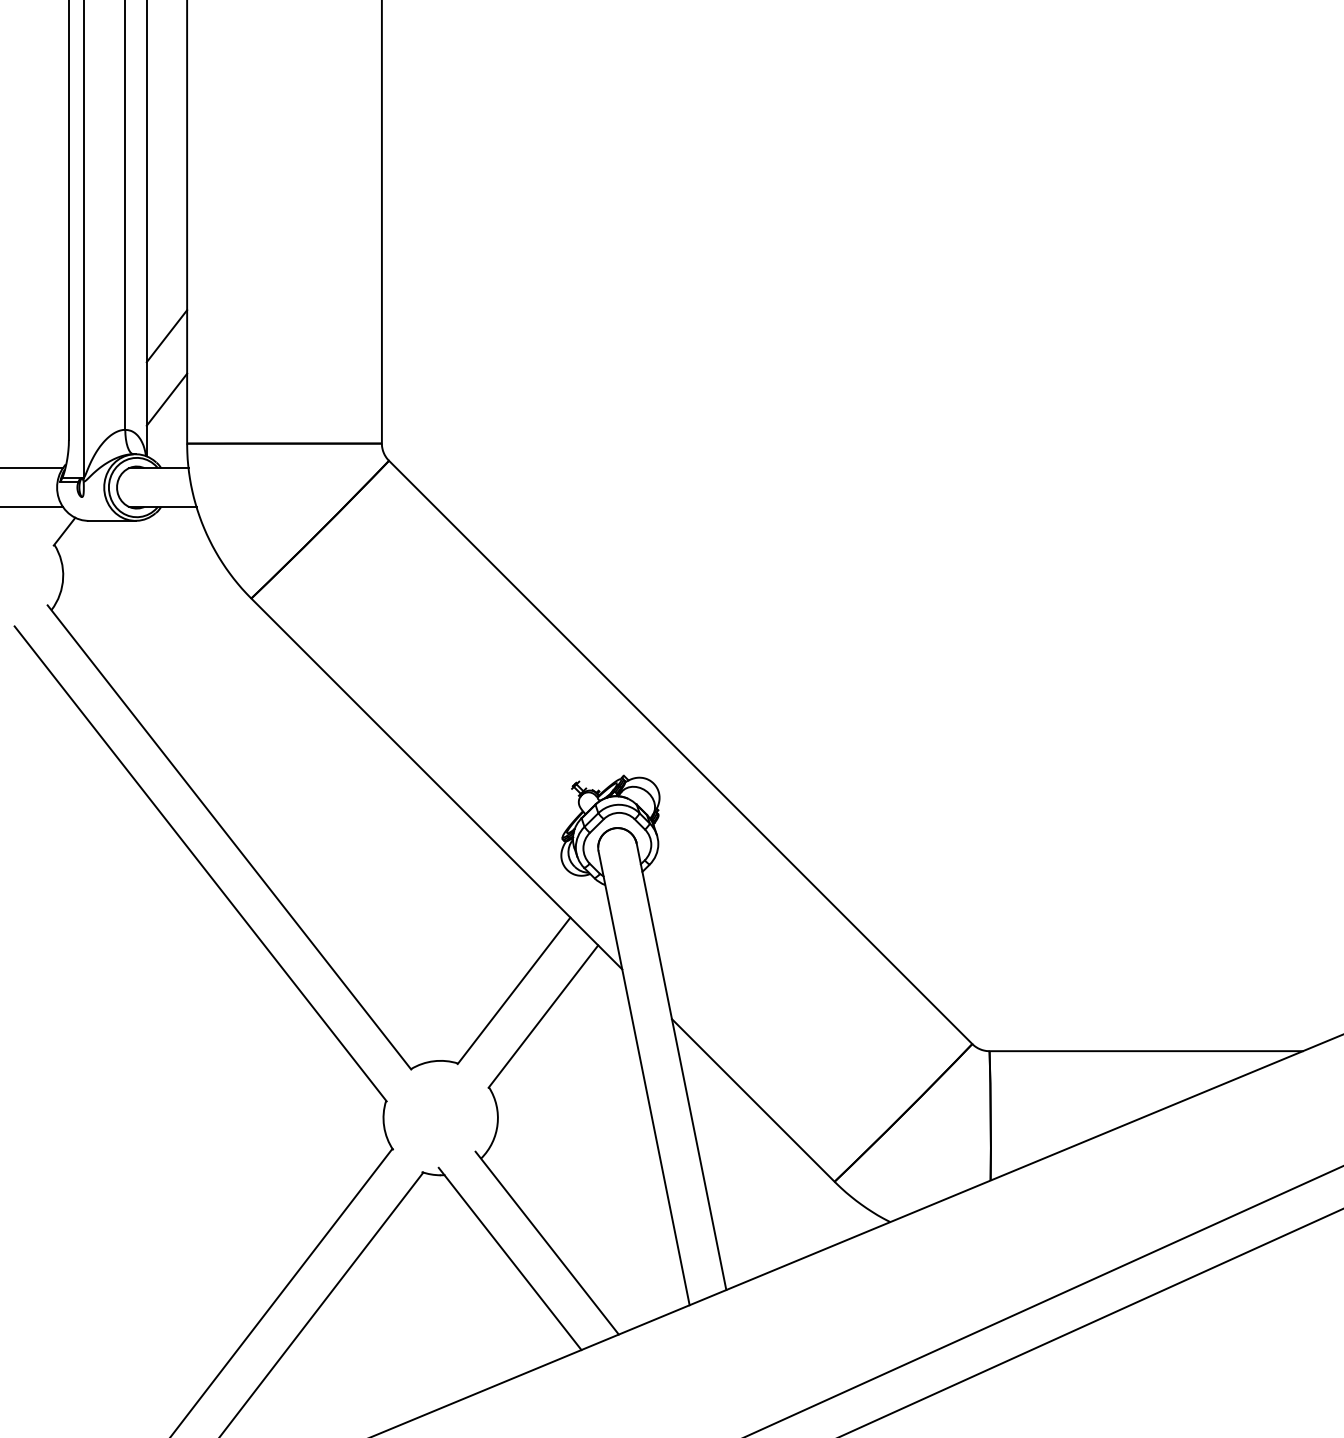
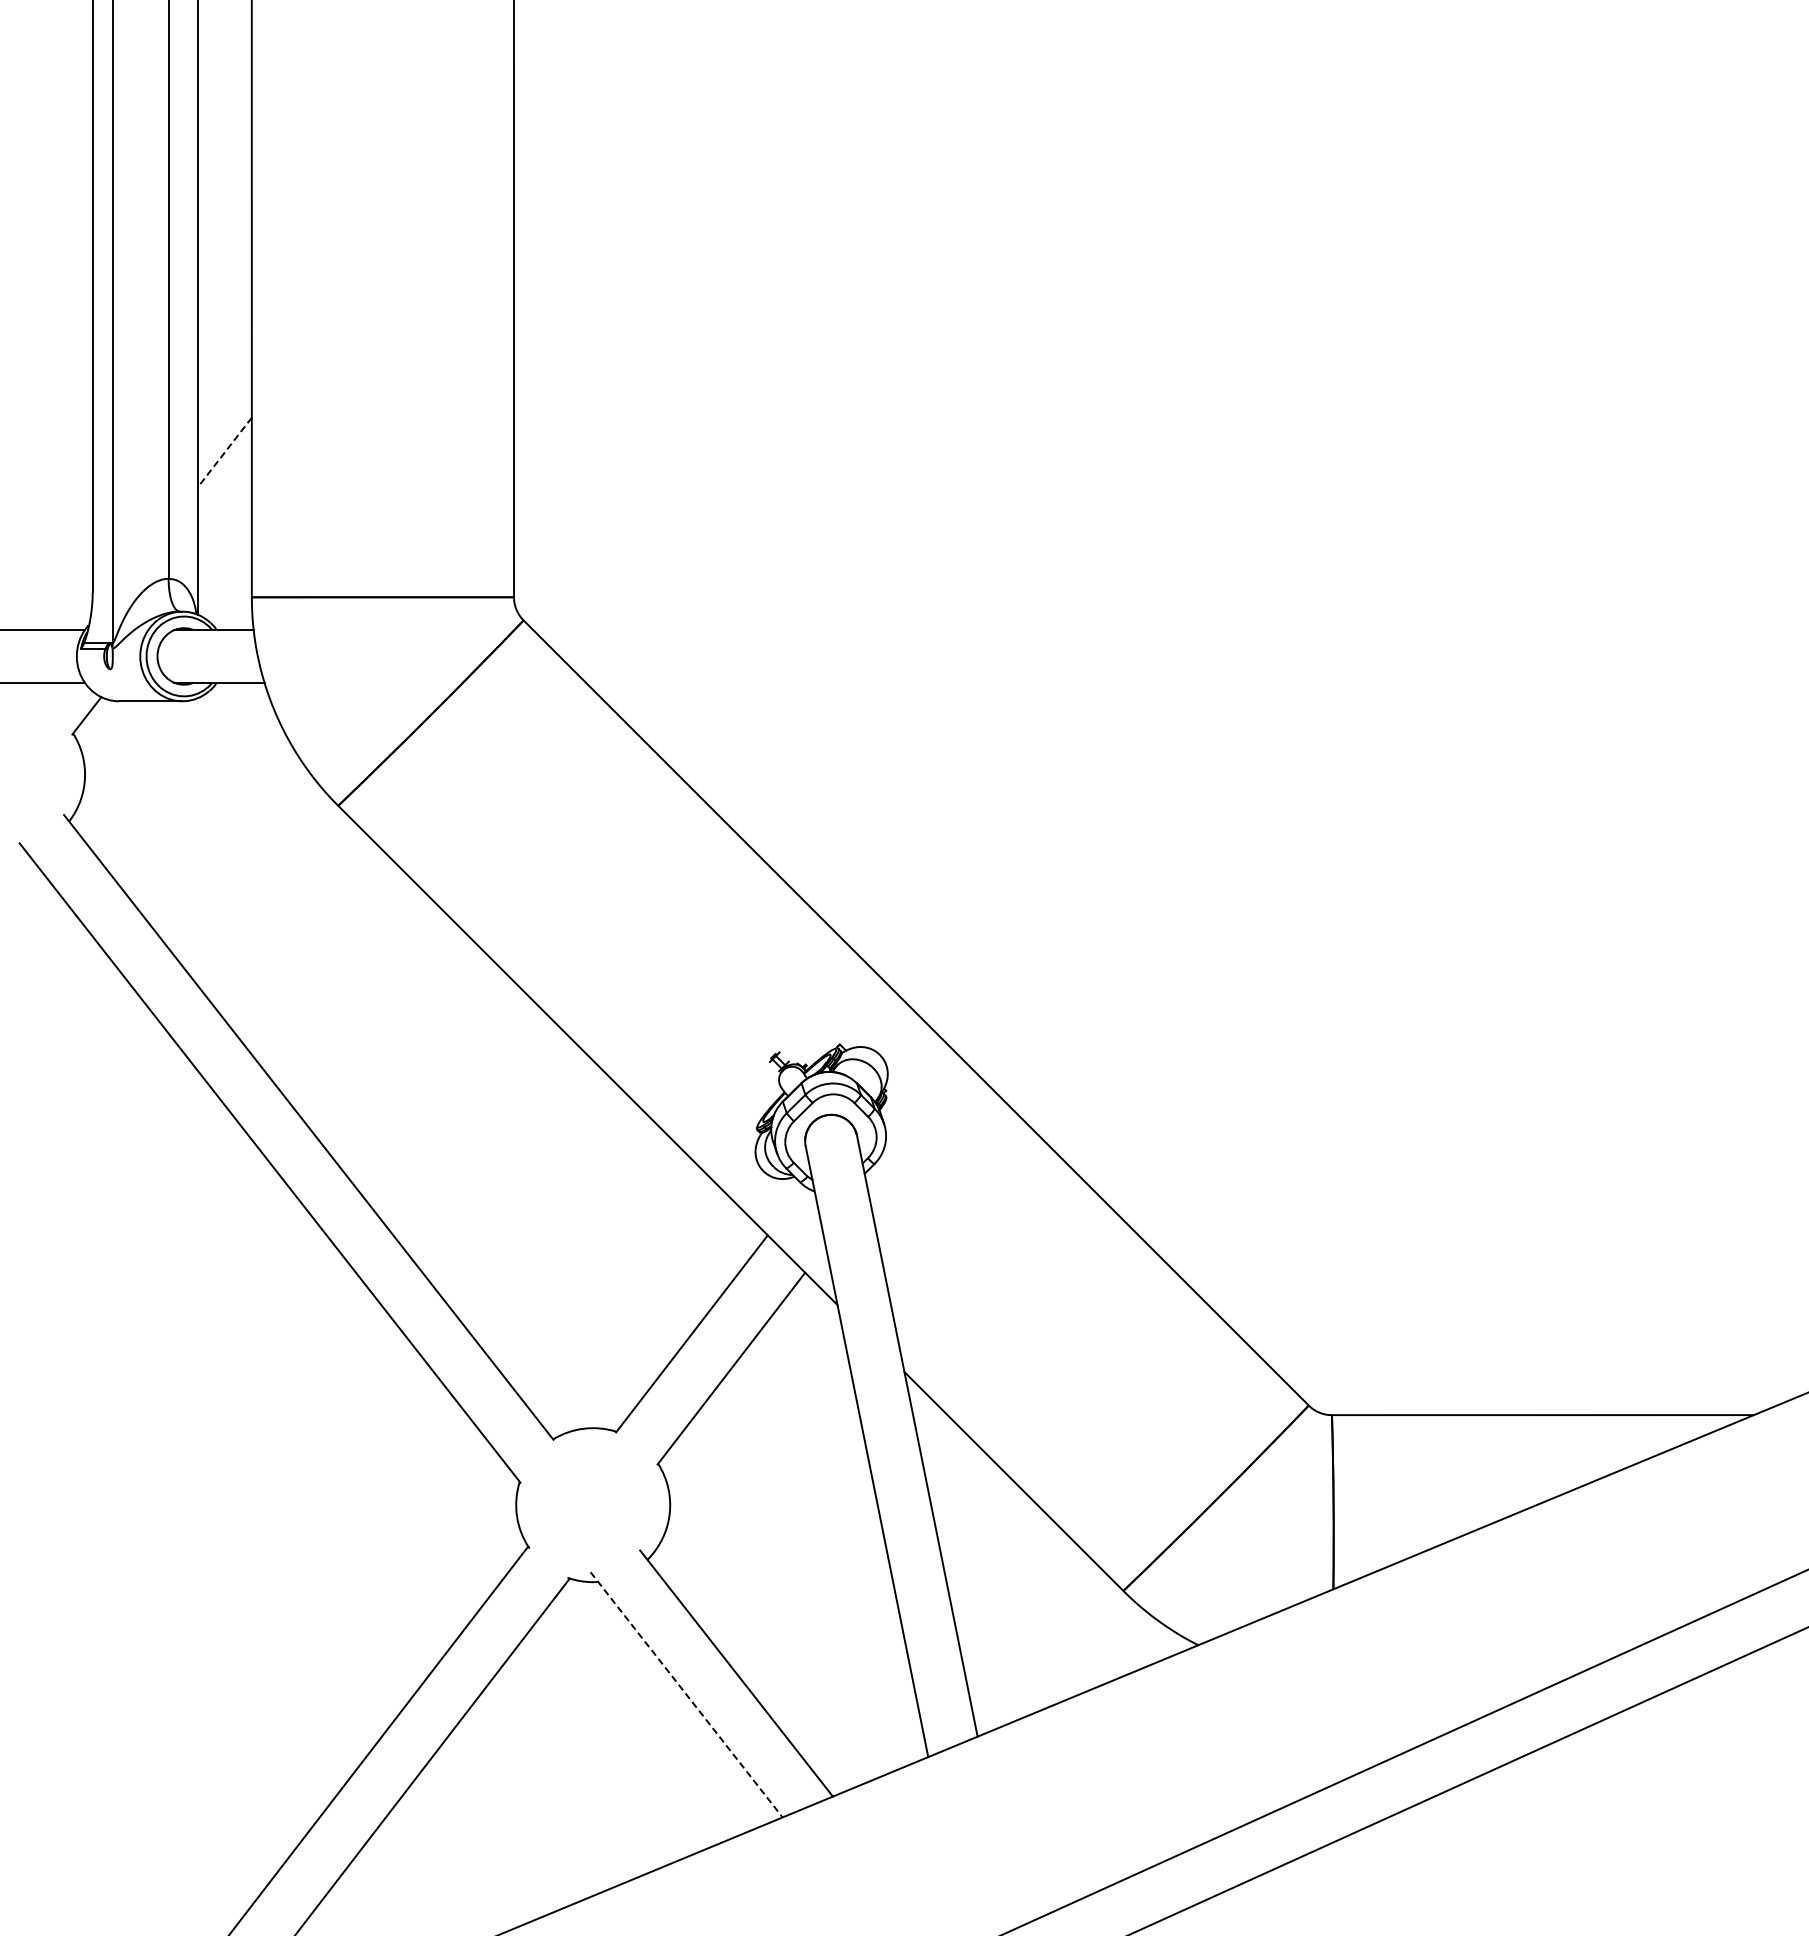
line: (166, 336) -> (224, 453), solid -> dashed
line: (166, 399) -> (224, 538), removed
line: (510, 1258) -> (686, 1694), solid -> dashed

